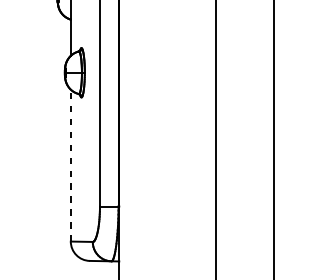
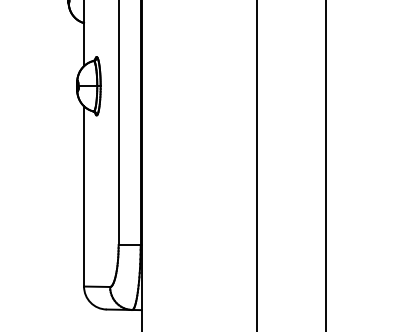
line: (71, 164) -> (84, 195), dashed -> solid

